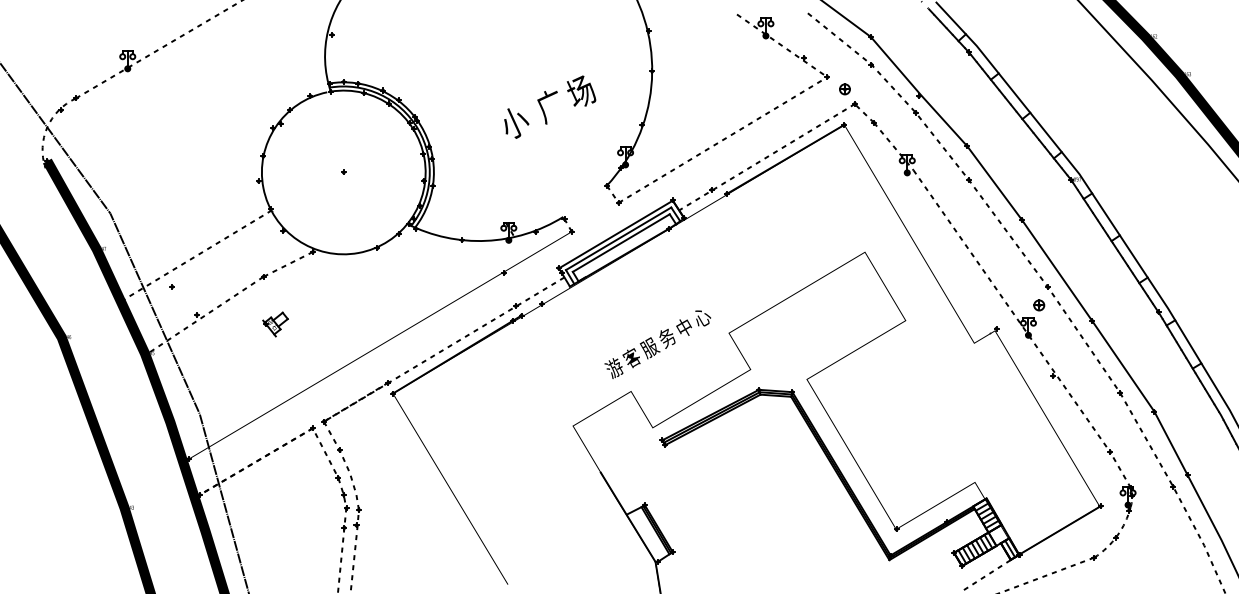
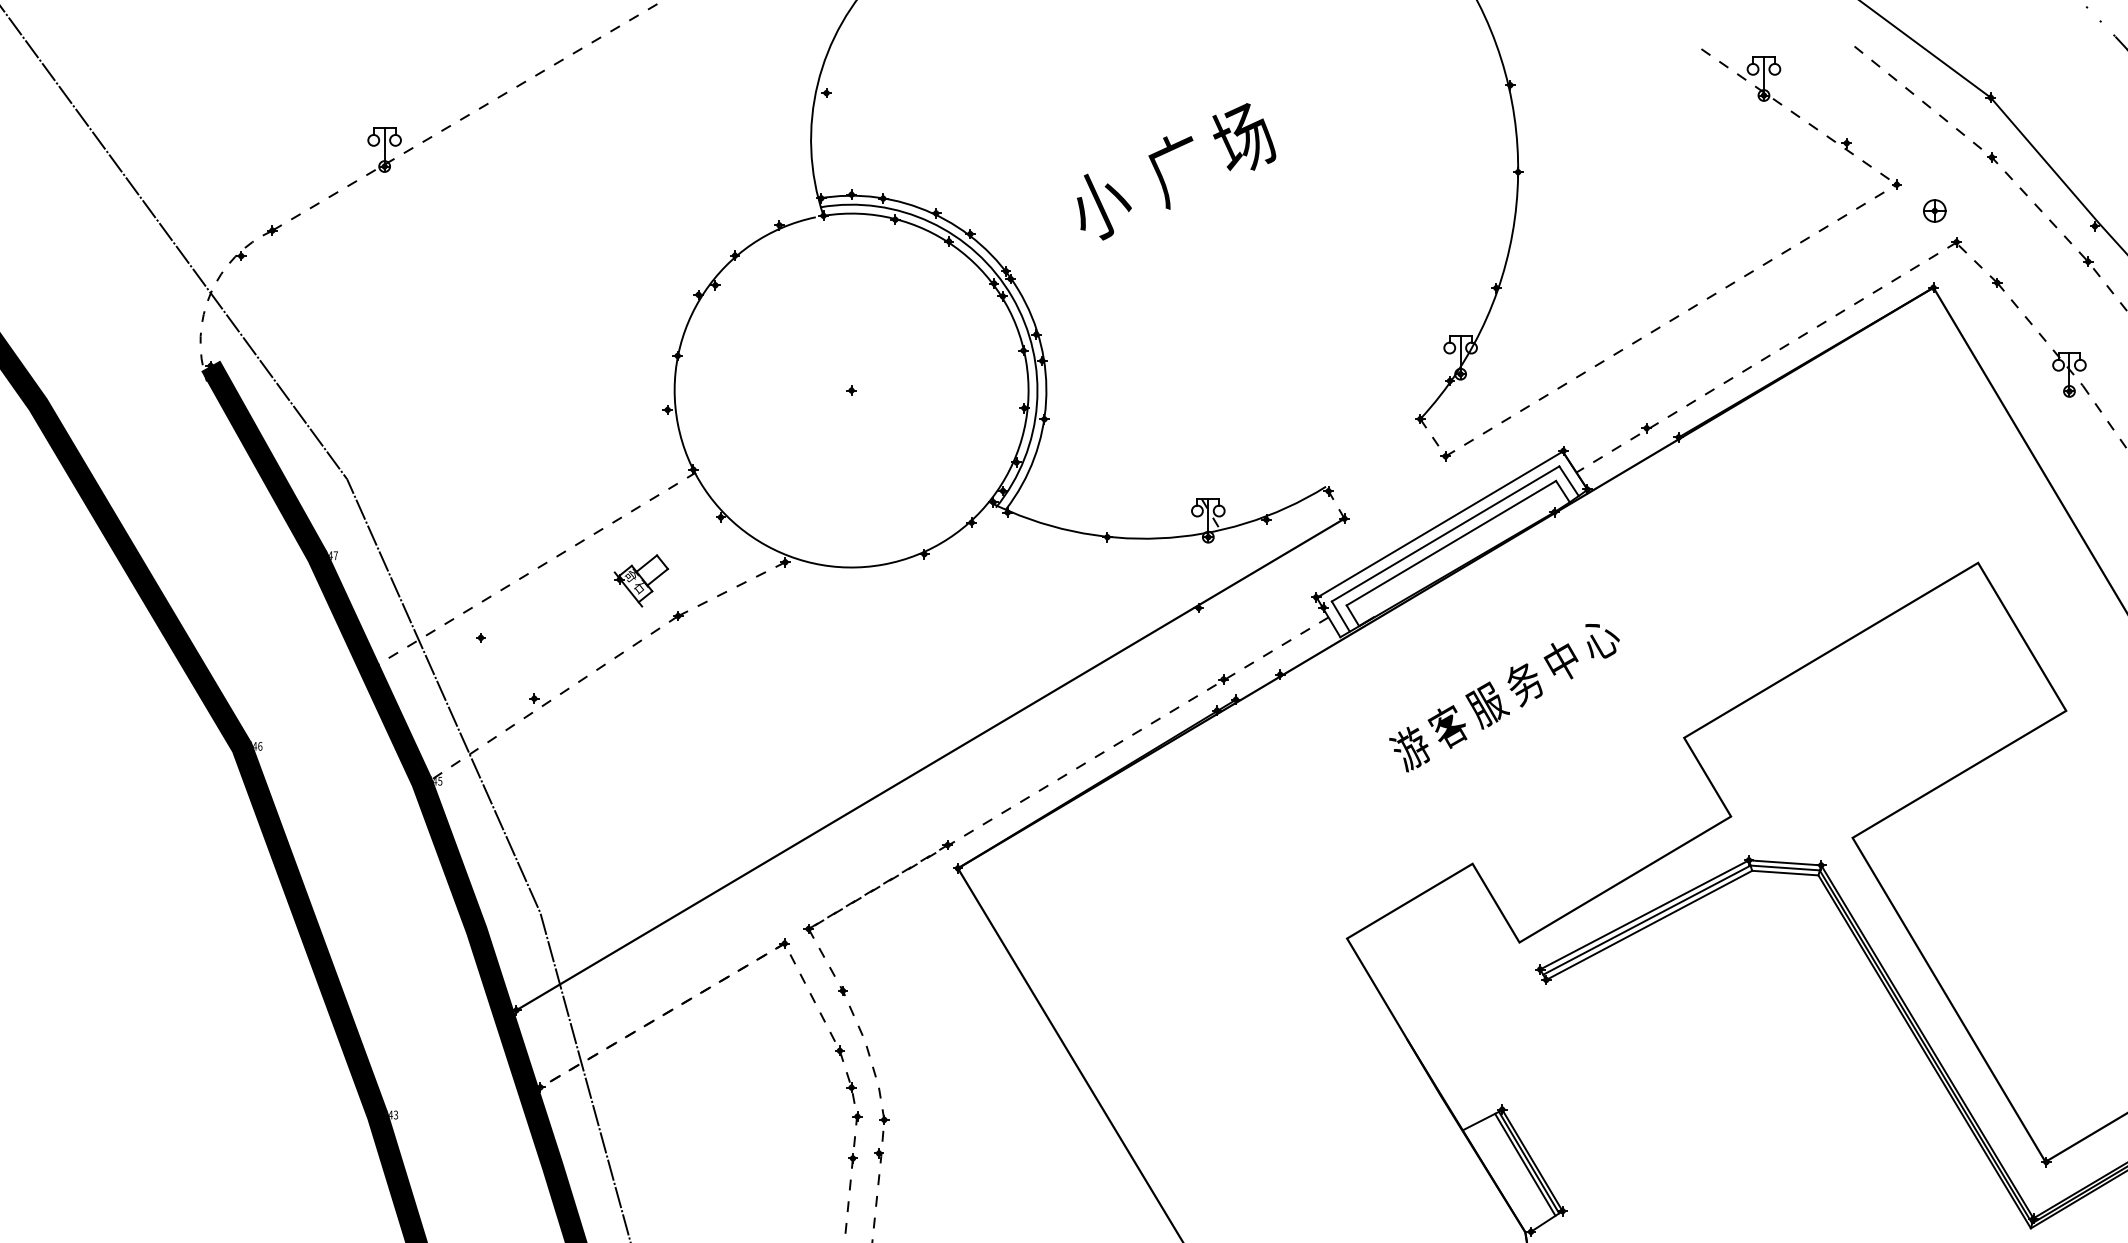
text: (550, 106) -> (1177, 170), moved
part: (275, 324) -> (641, 580), moved
text: (657, 344) -> (1503, 697), moved

